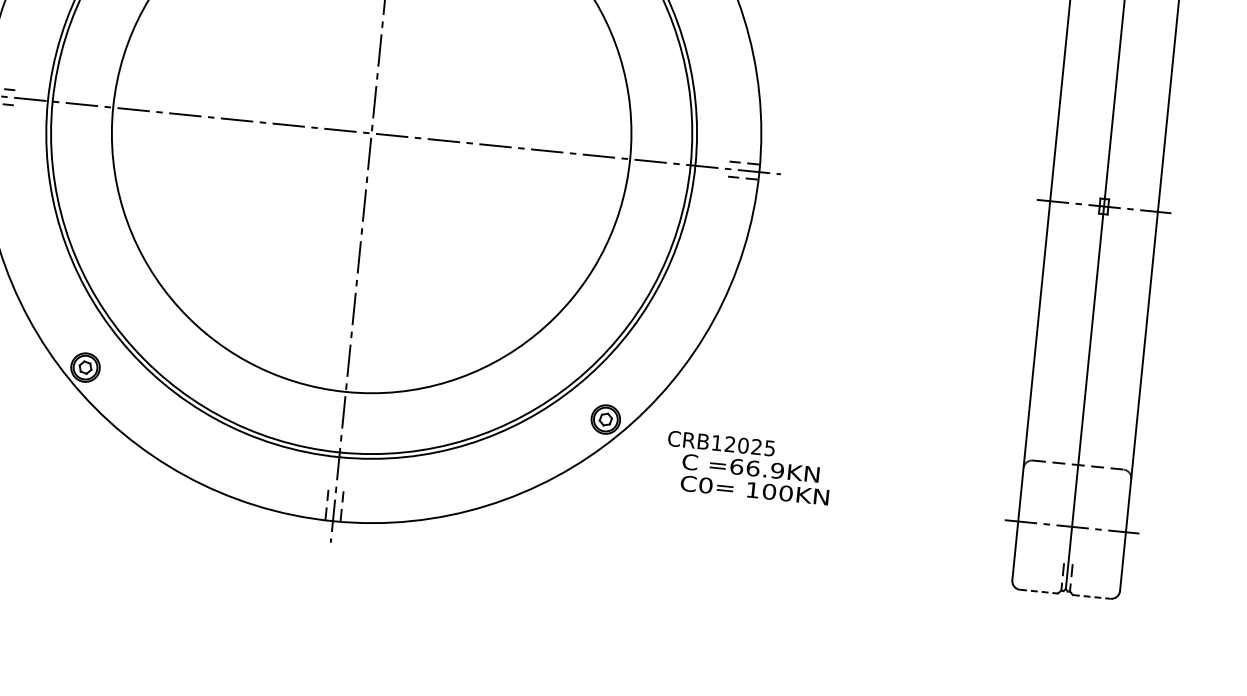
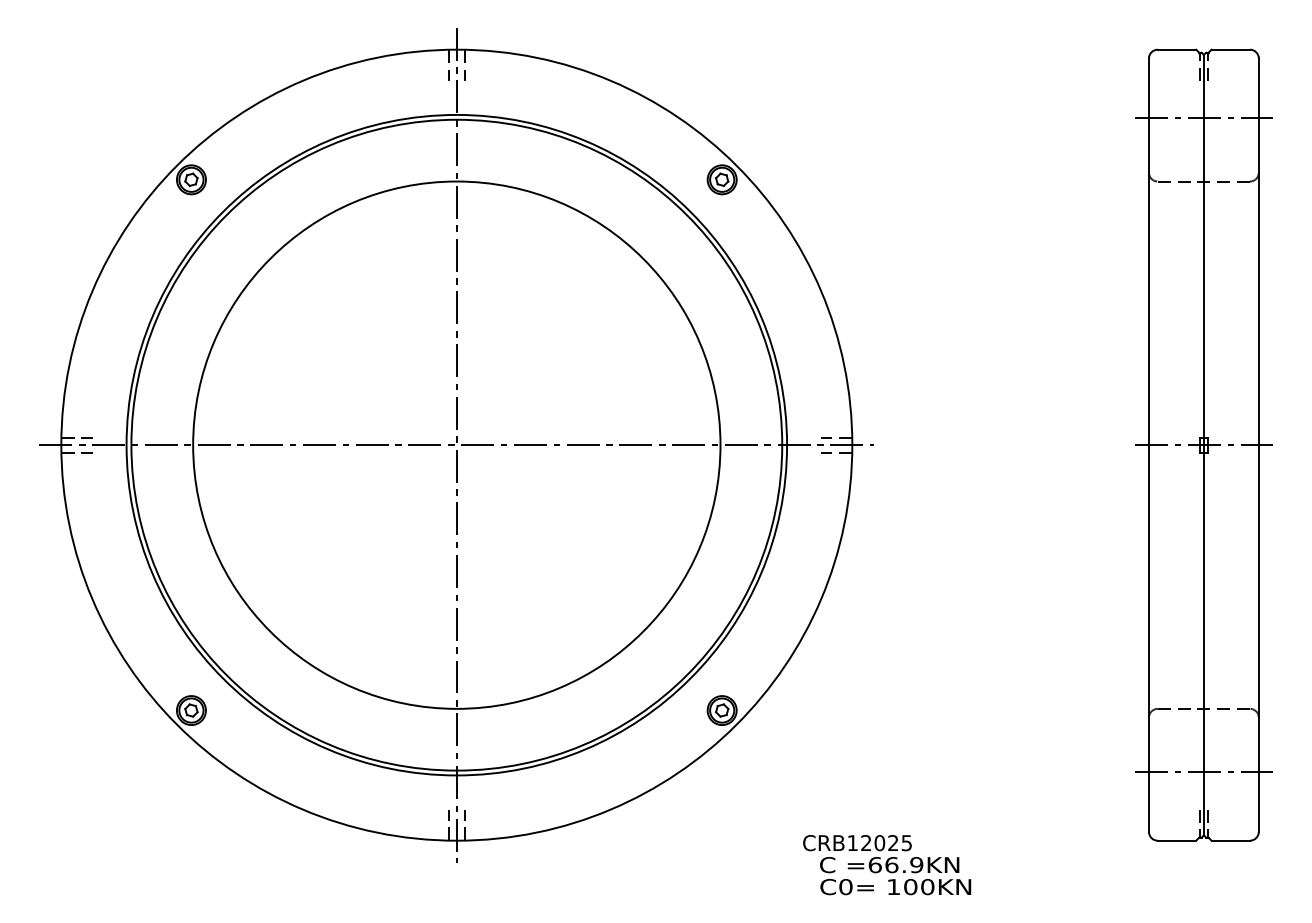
text: (748, 468) -> (887, 865), moved
line: (1039, 591) -> (1177, 840), dashed -> solid
line: (1092, 596) -> (1231, 840), dashed -> solid

